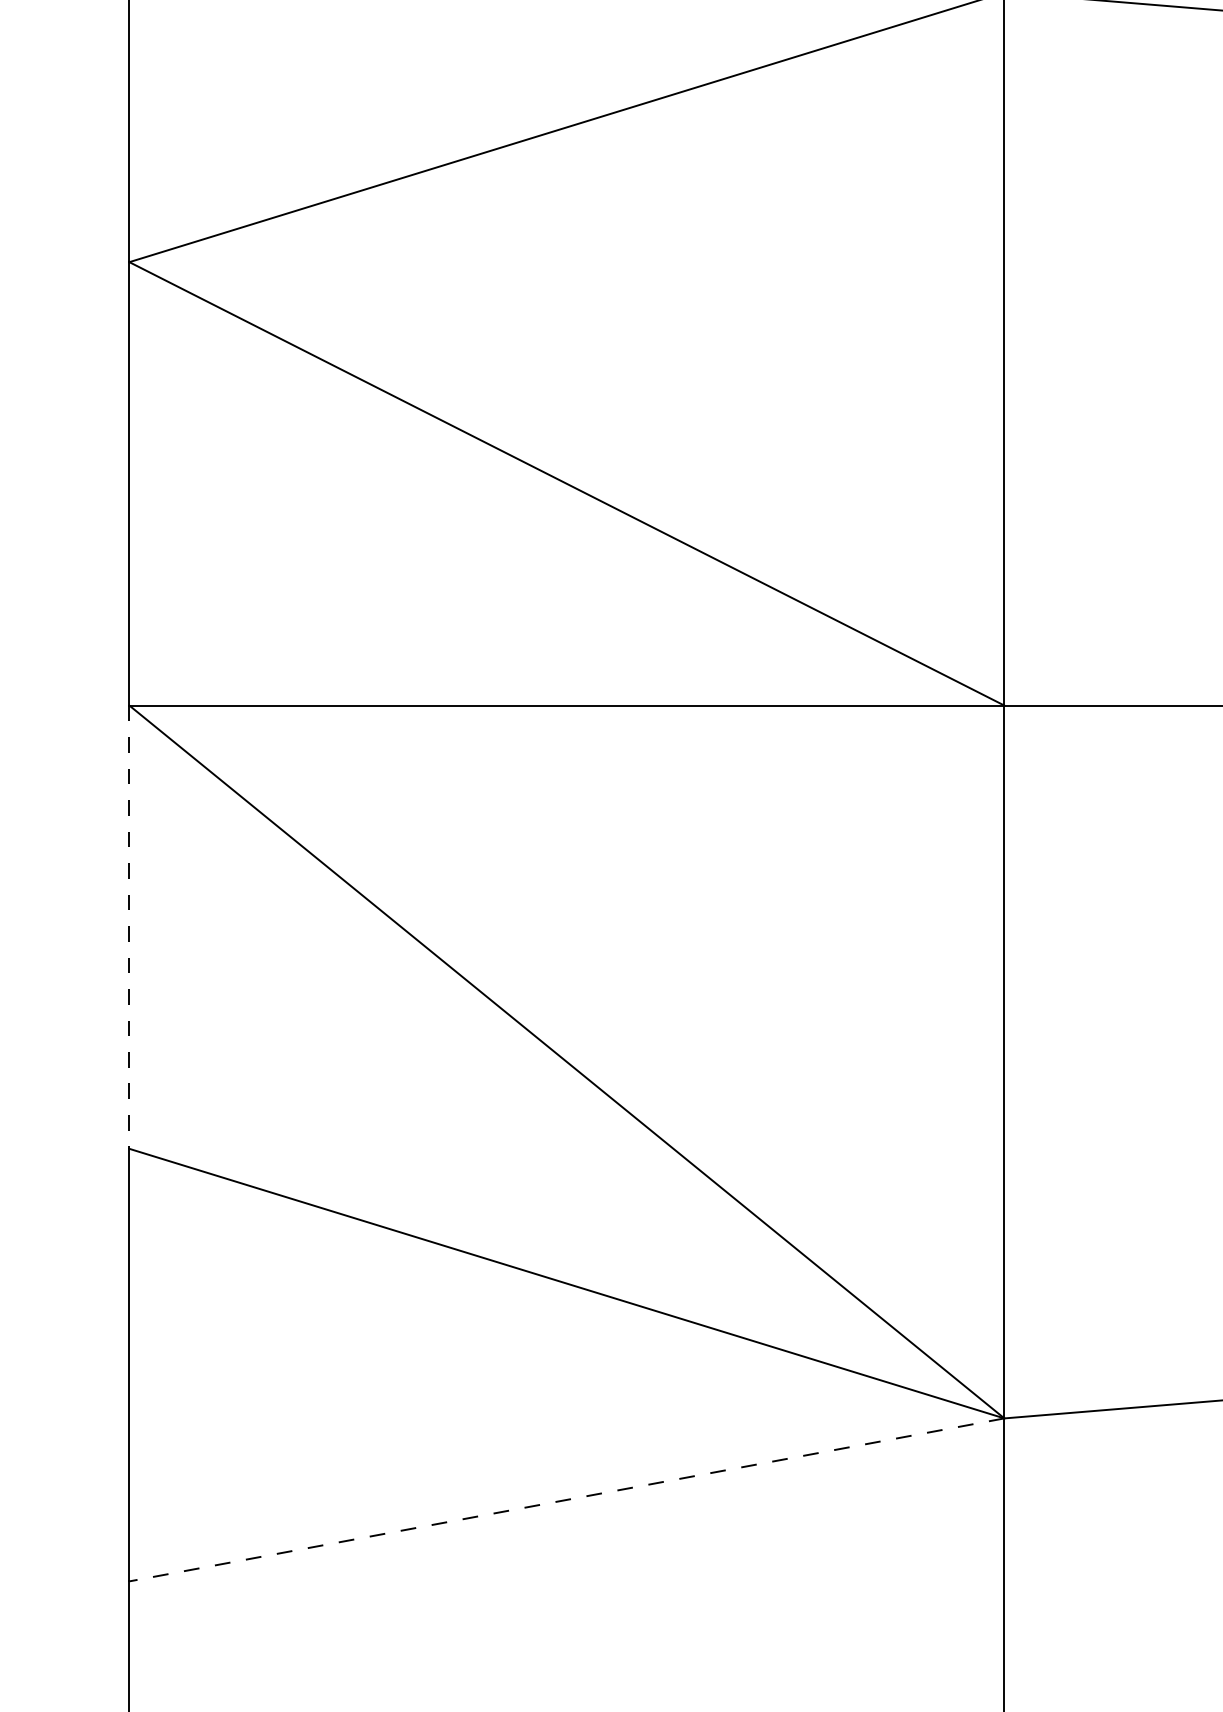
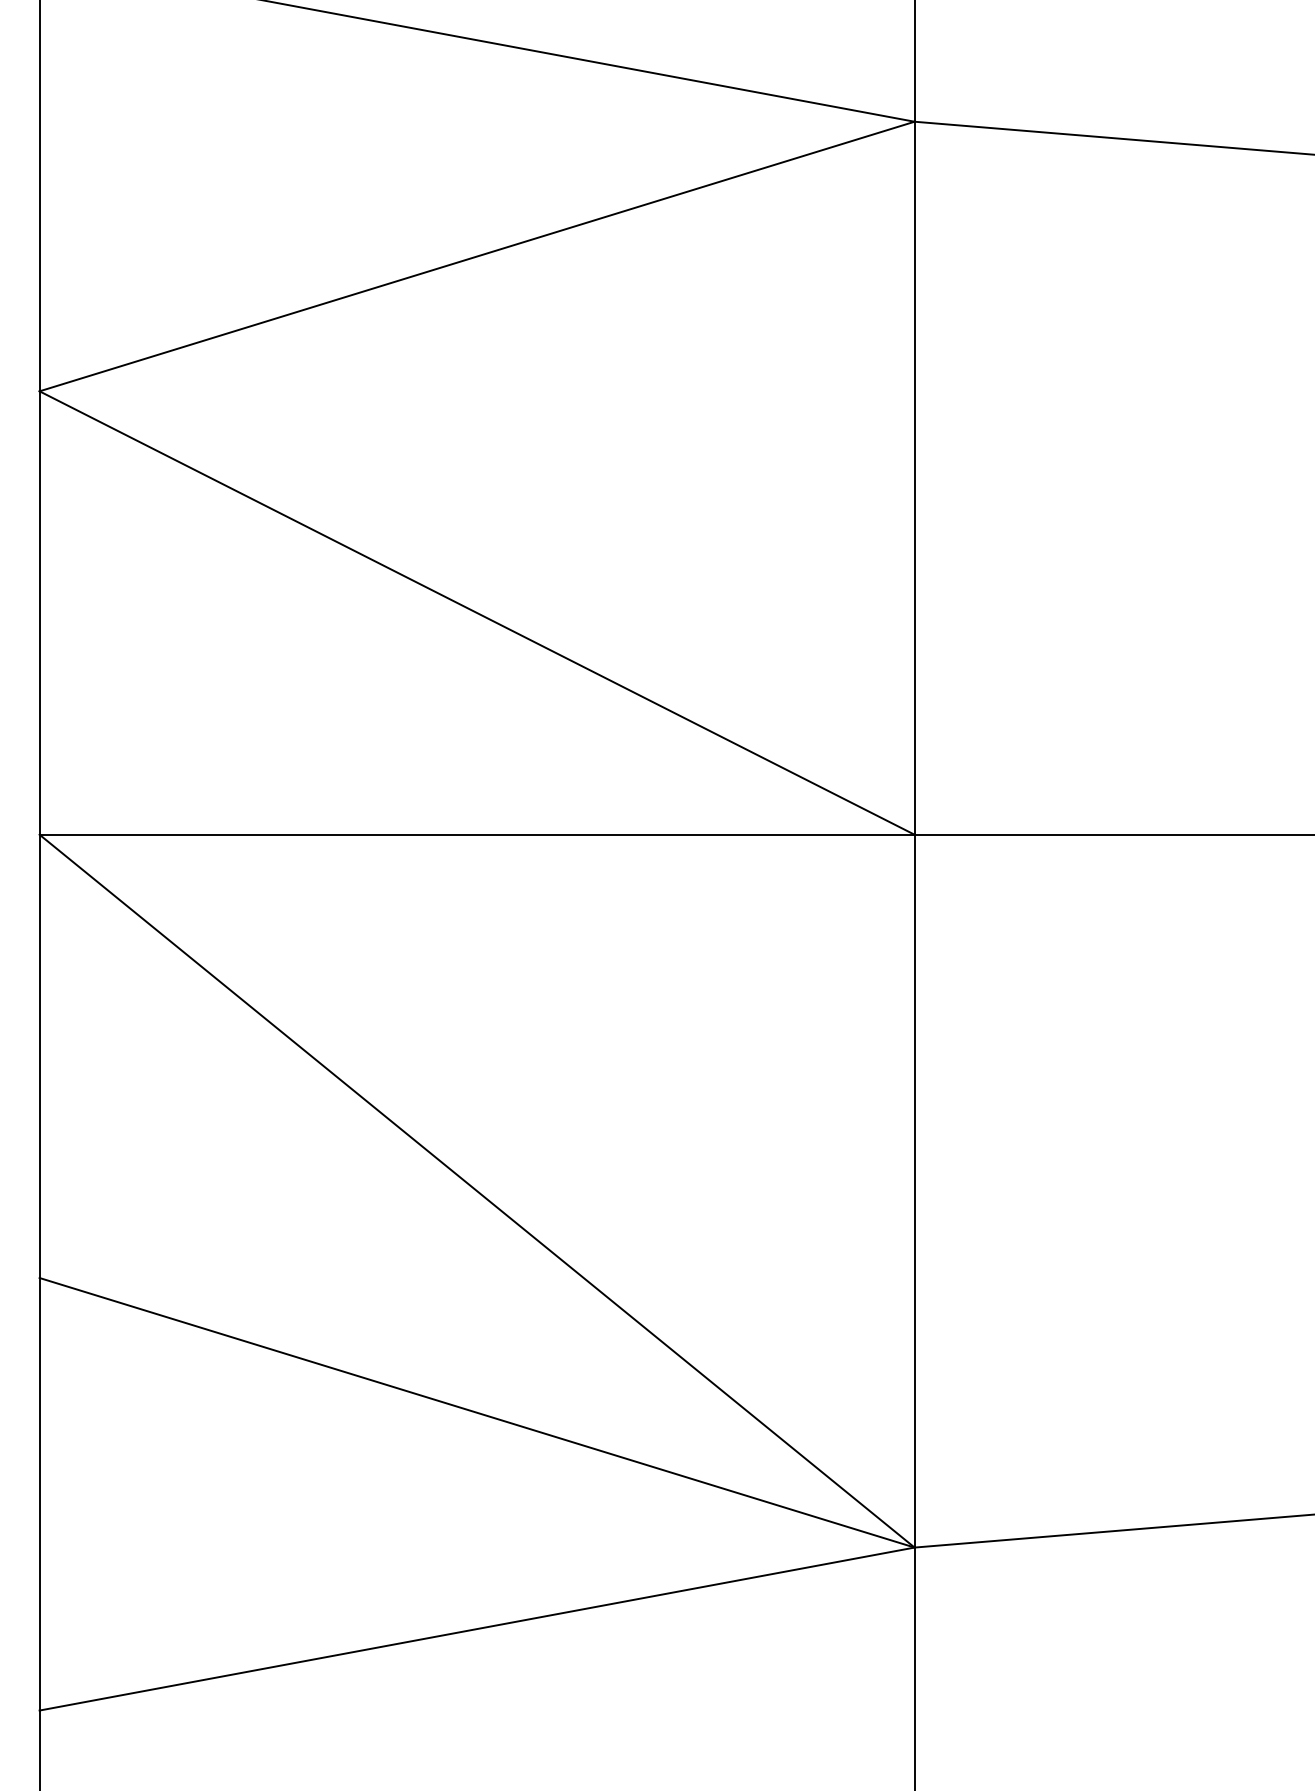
line: (129, 927) -> (39, 1056), dashed -> solid
line: (566, 1500) -> (476, 1629), dashed -> solid

